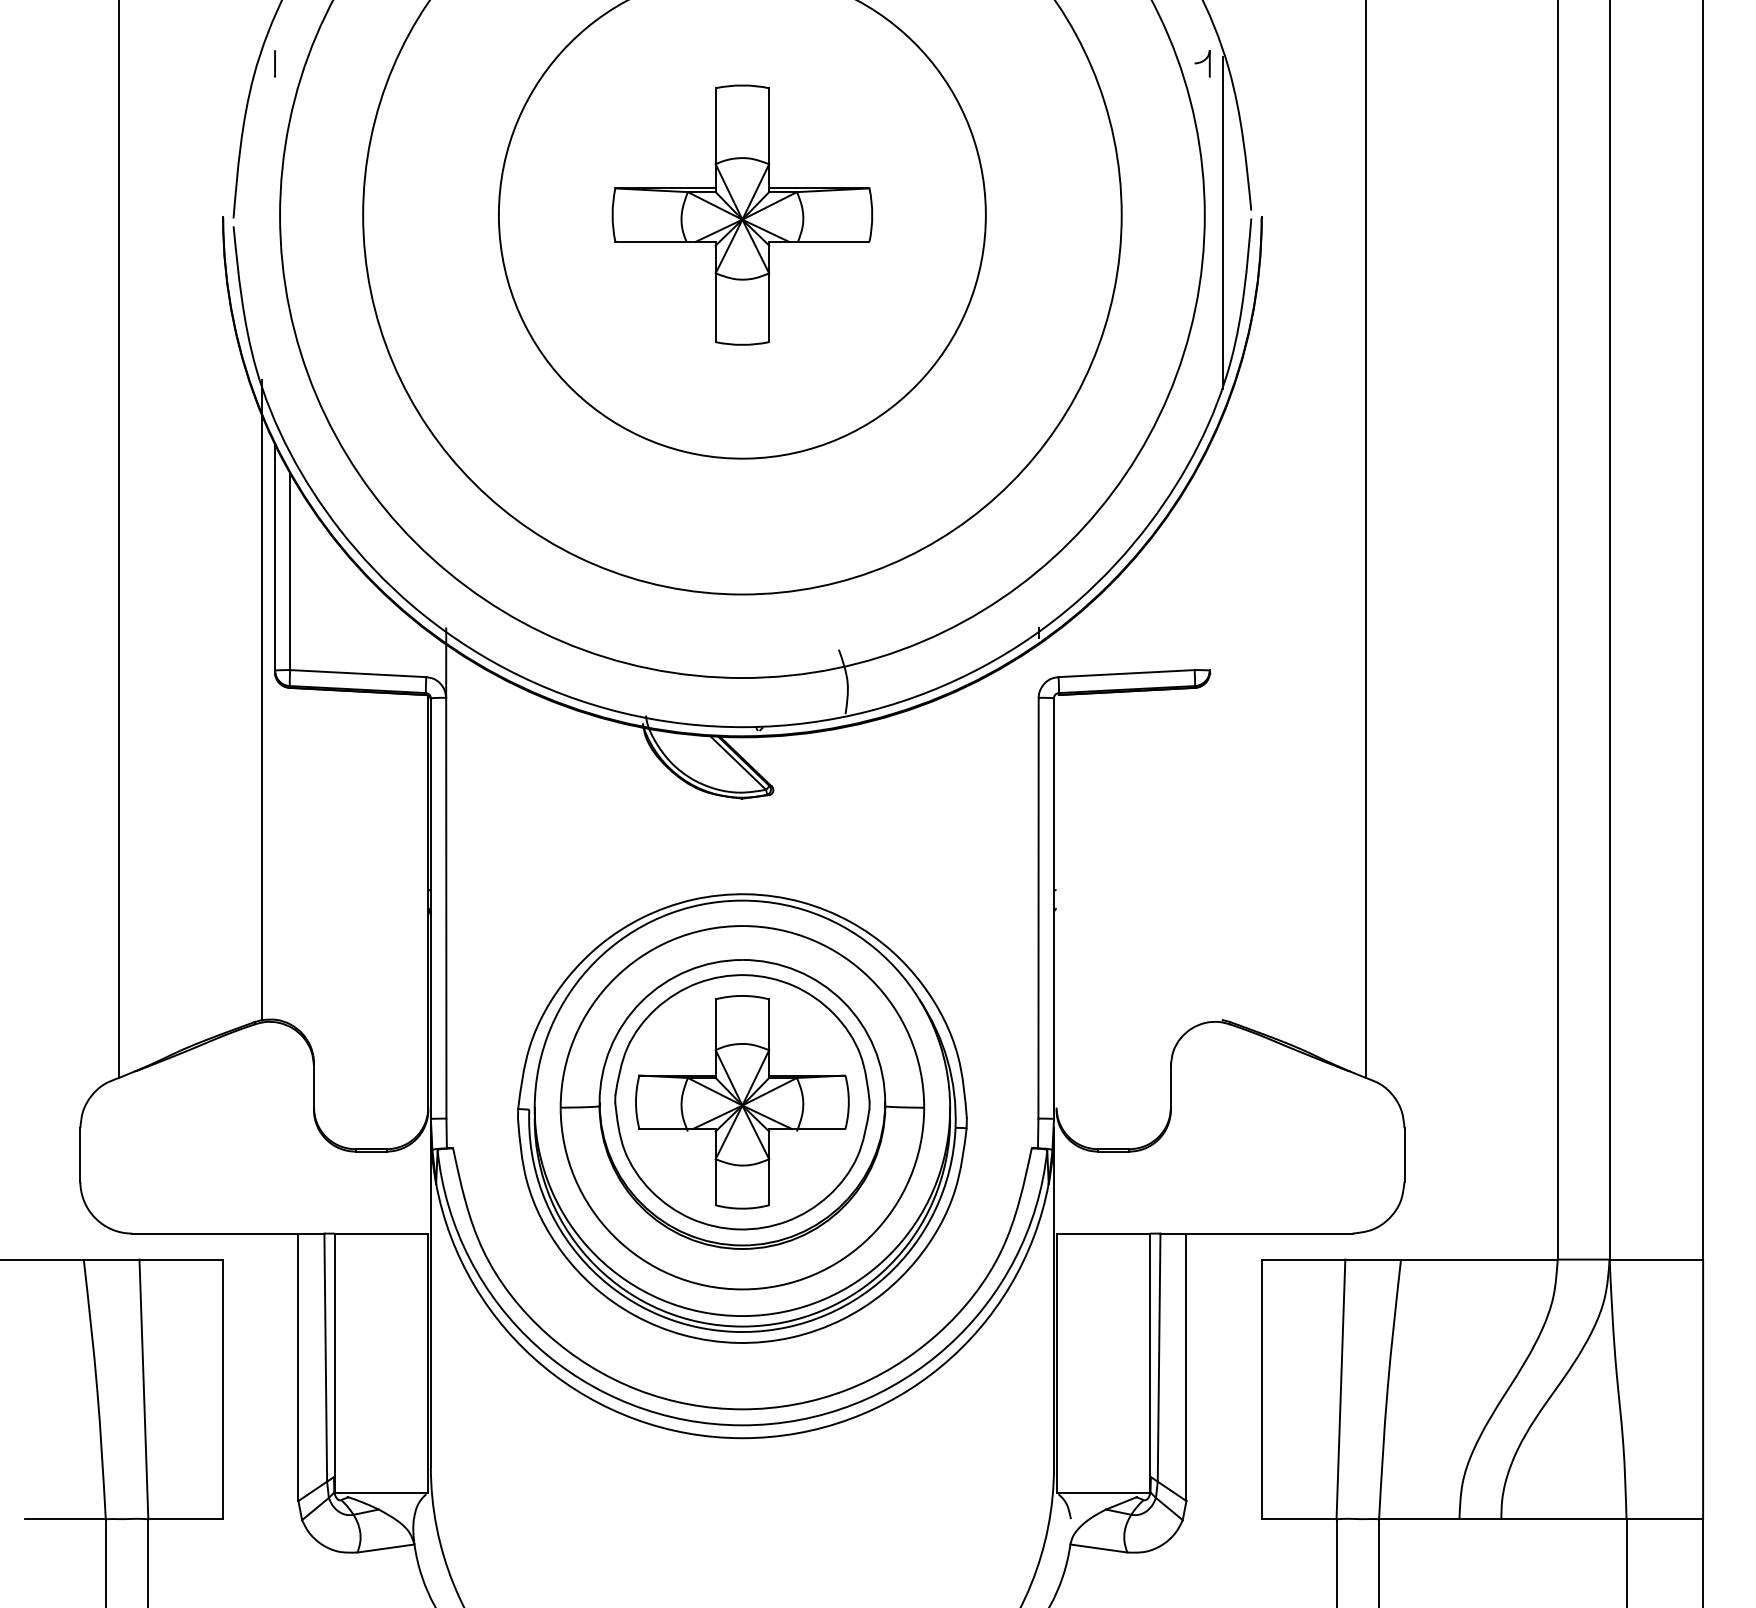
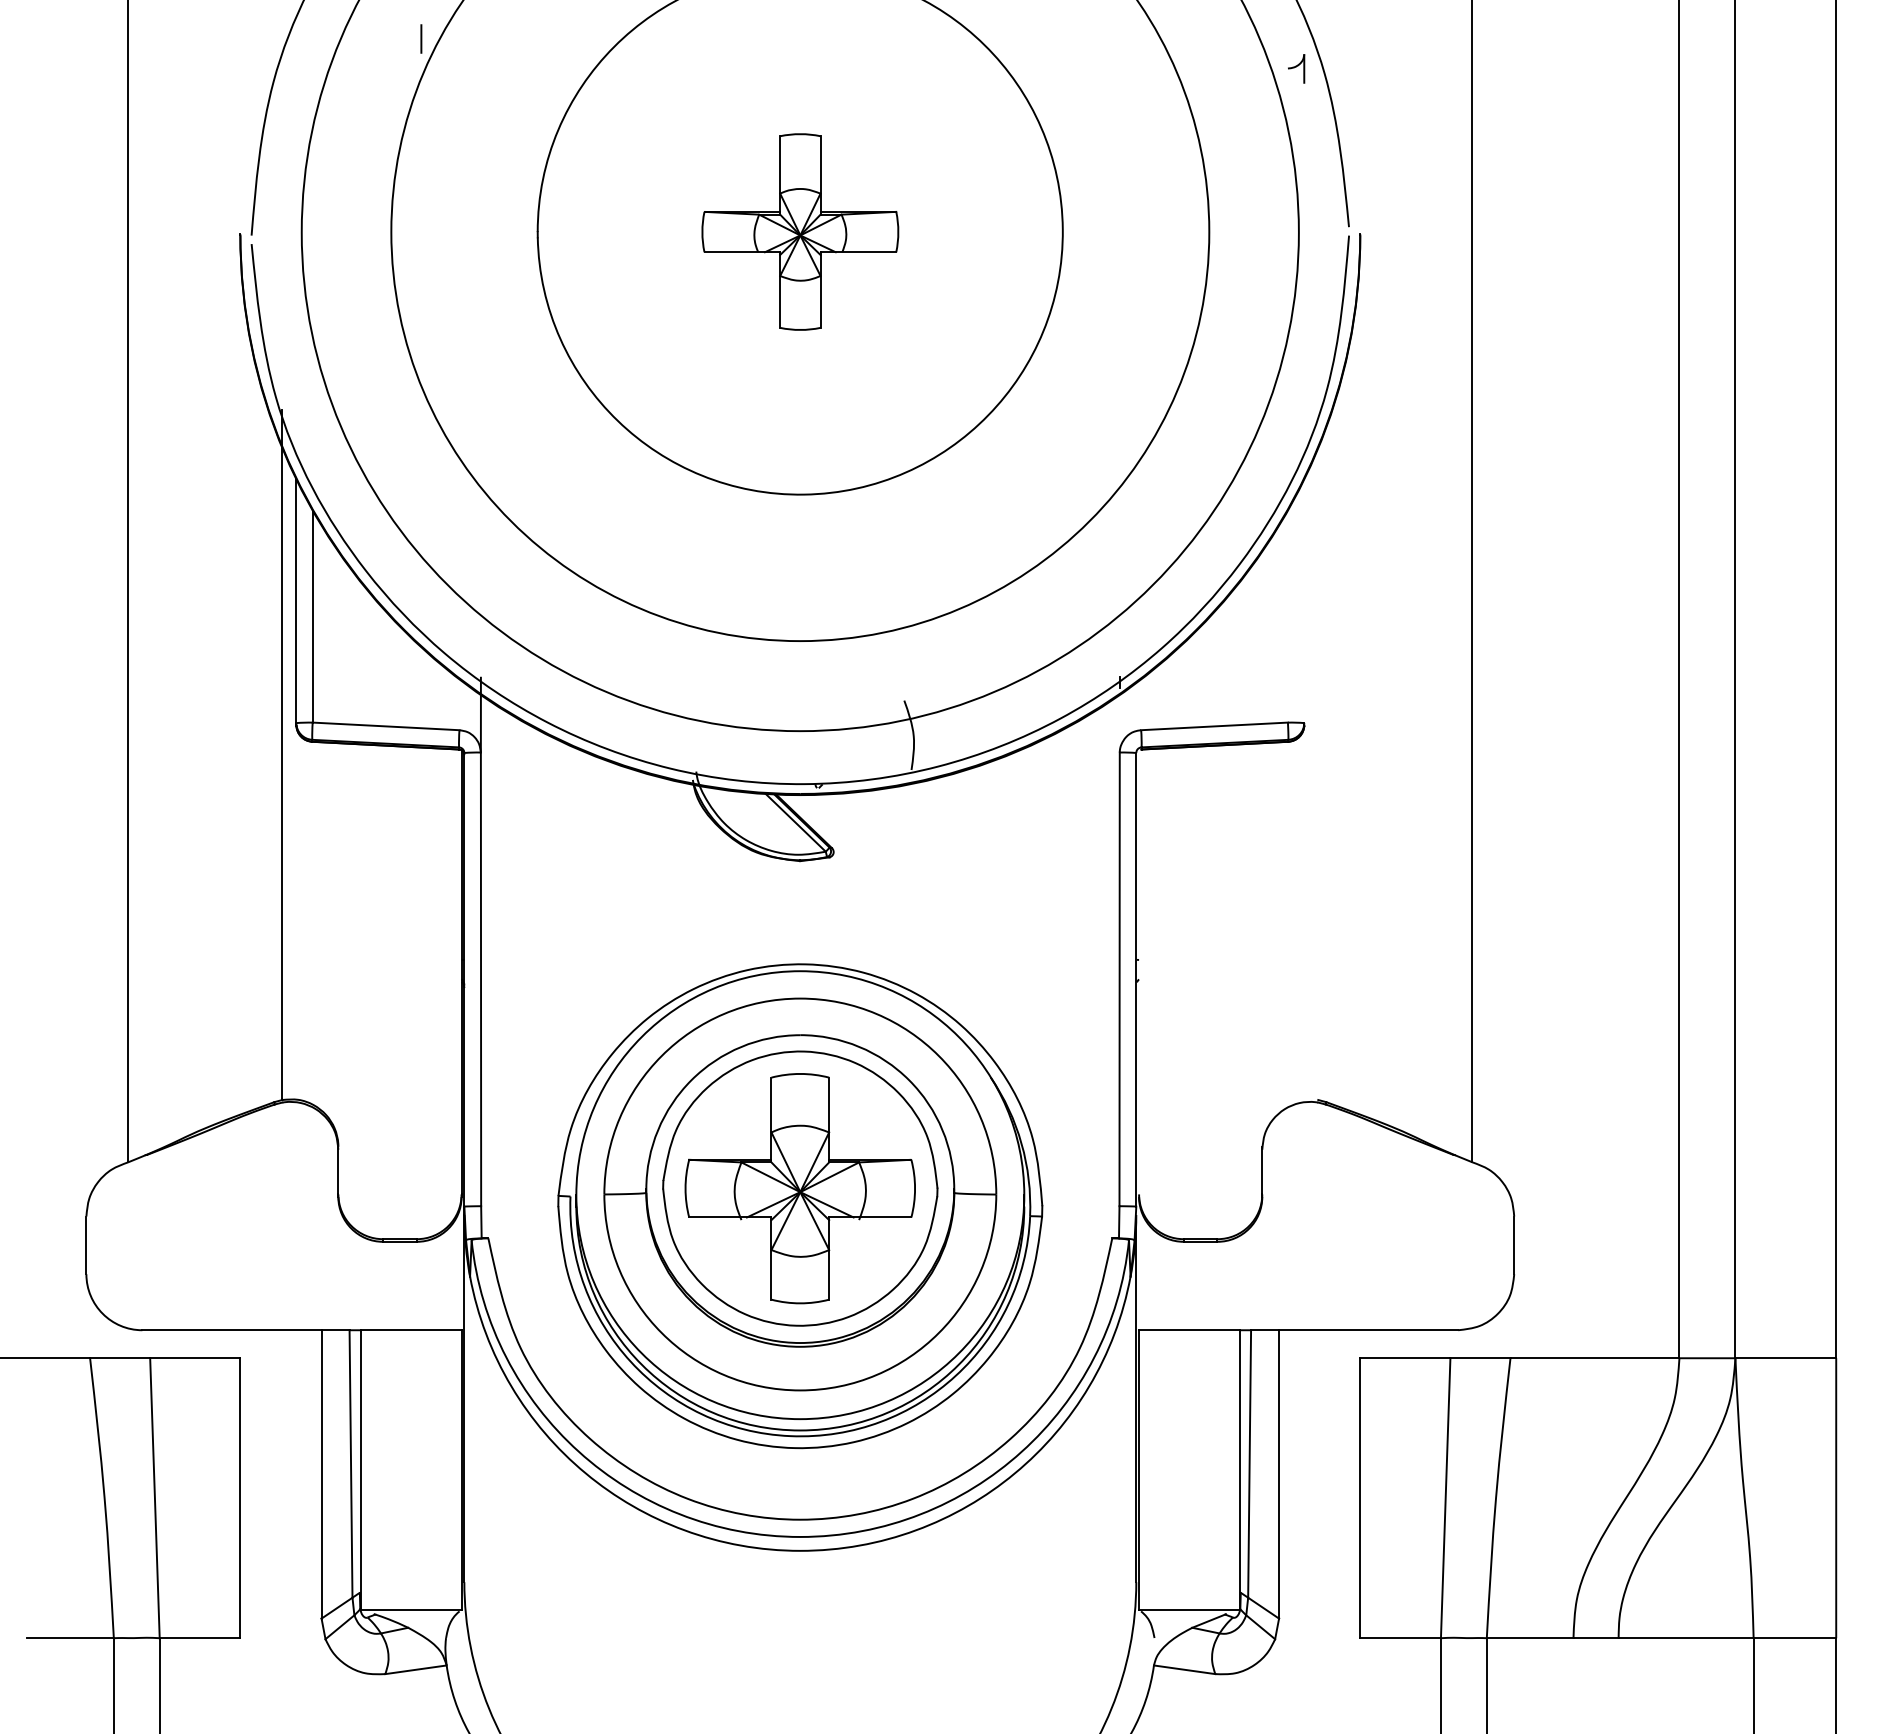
line: (275, 63) -> (421, 38), moved
part: (742, 214) -> (800, 231), size x0.7
line: (1222, 222) -> (1318, 240), removed

